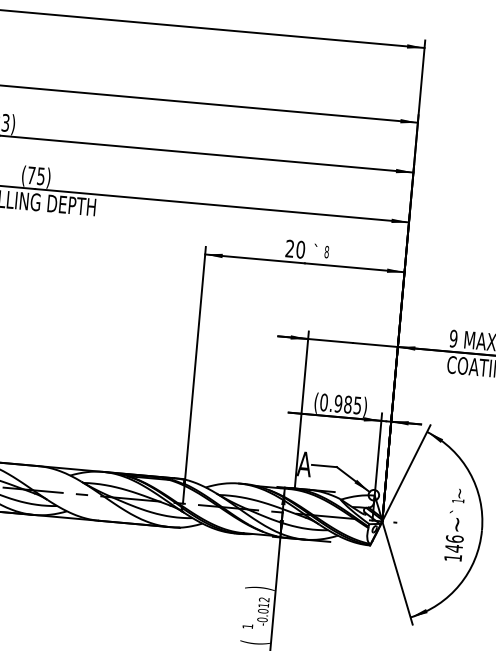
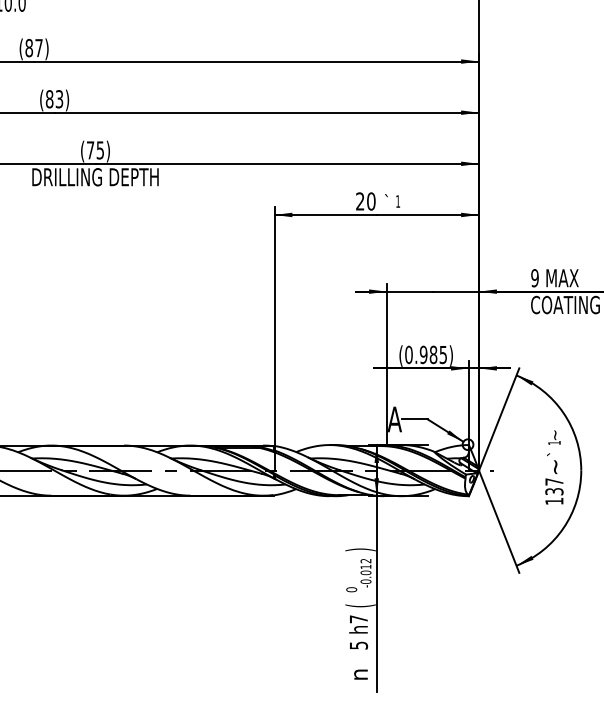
text: (327, 252) -> (398, 201), 8 -> 1
text: (454, 543) -> (554, 486), 146 -> 137
text: (247, 626) -> (351, 589), 1 -> 0

